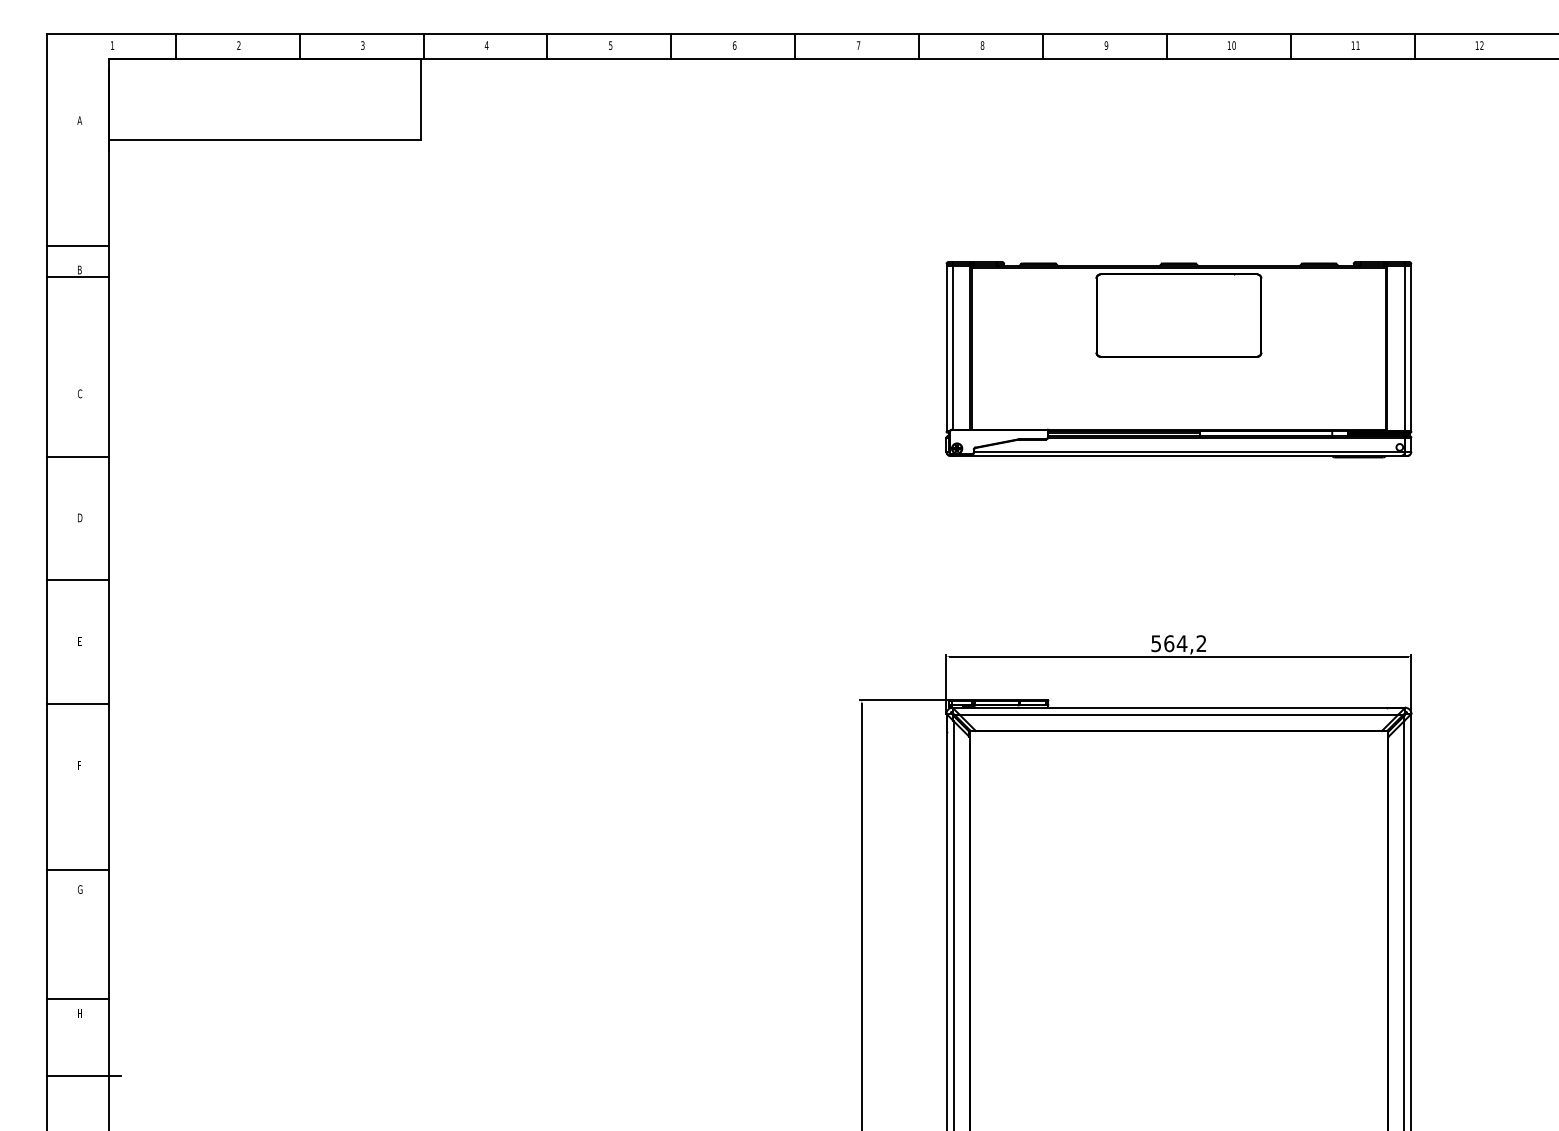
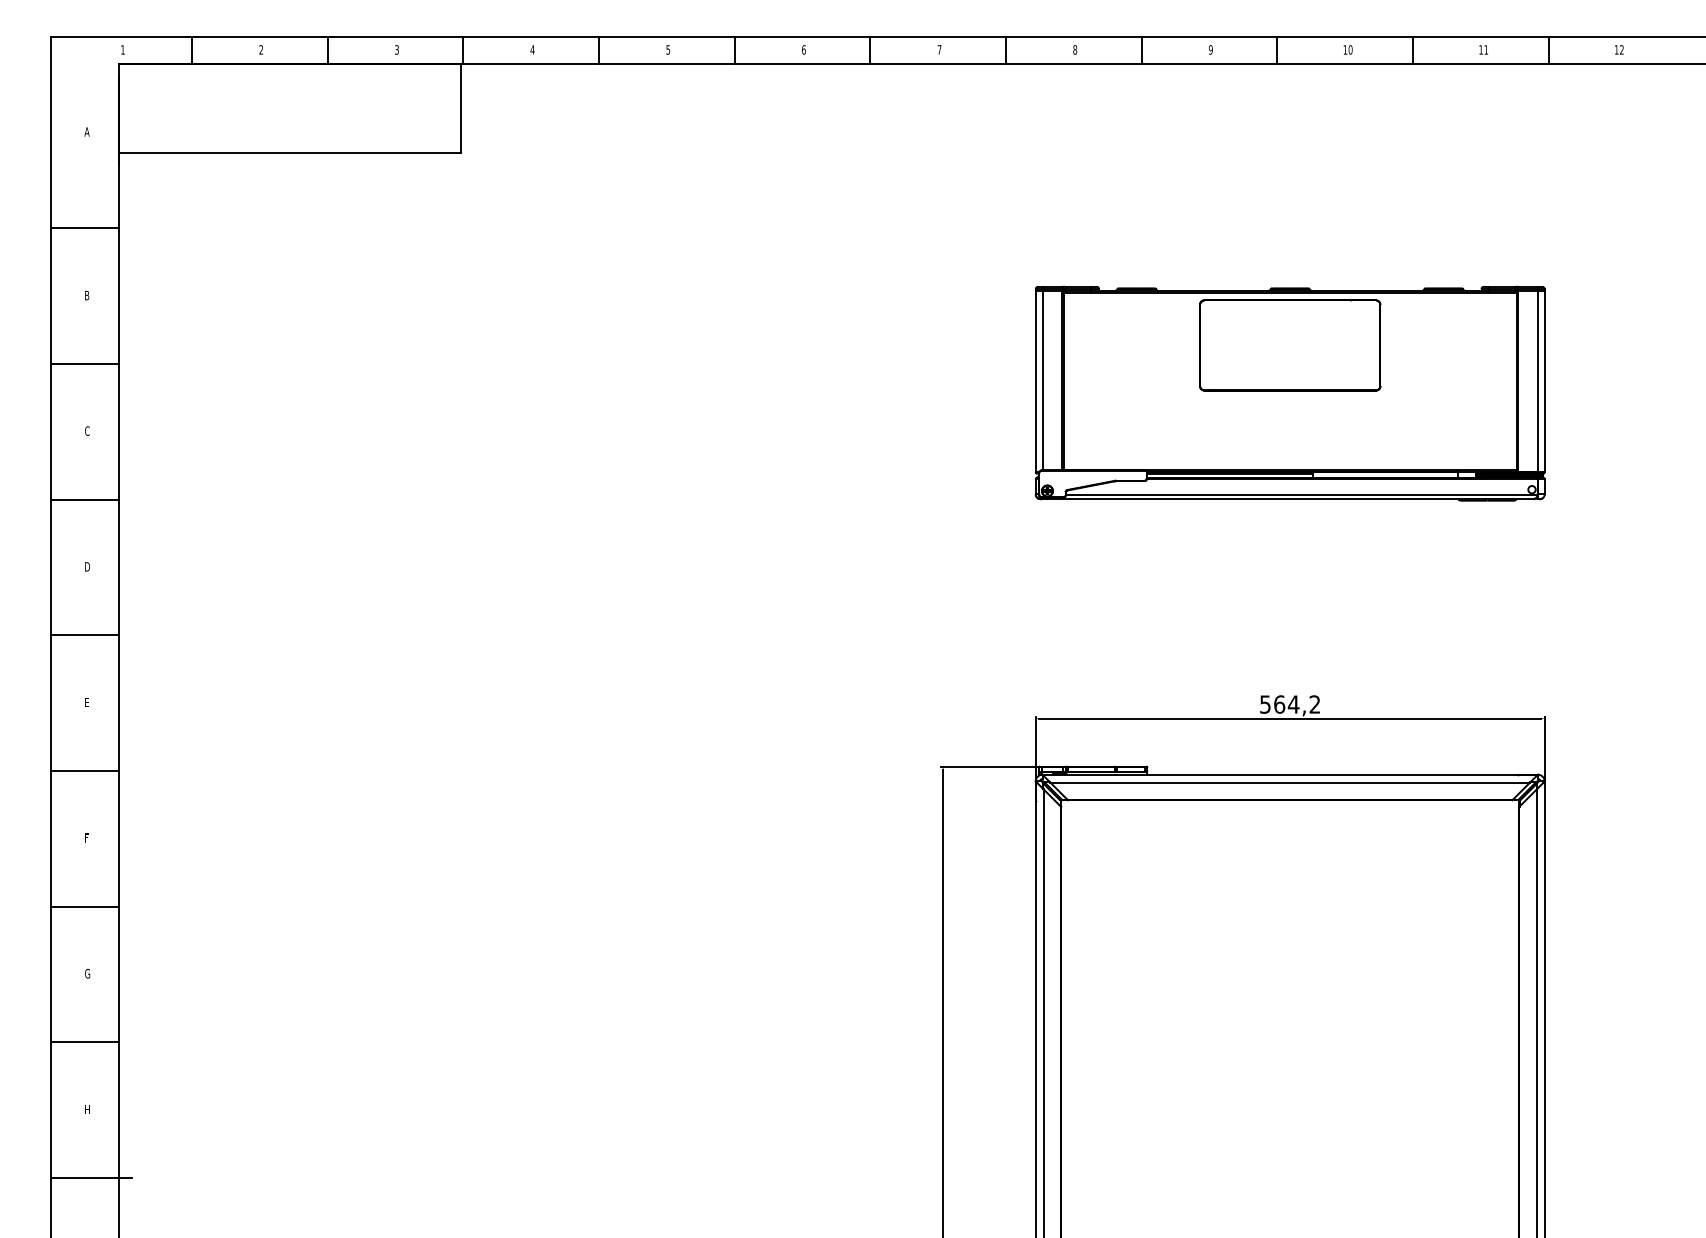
line: (77, 245) -> (84, 228), moved
line: (77, 276) -> (84, 363), moved
line: (77, 870) -> (84, 906), moved
line: (77, 999) -> (84, 1042), moved

